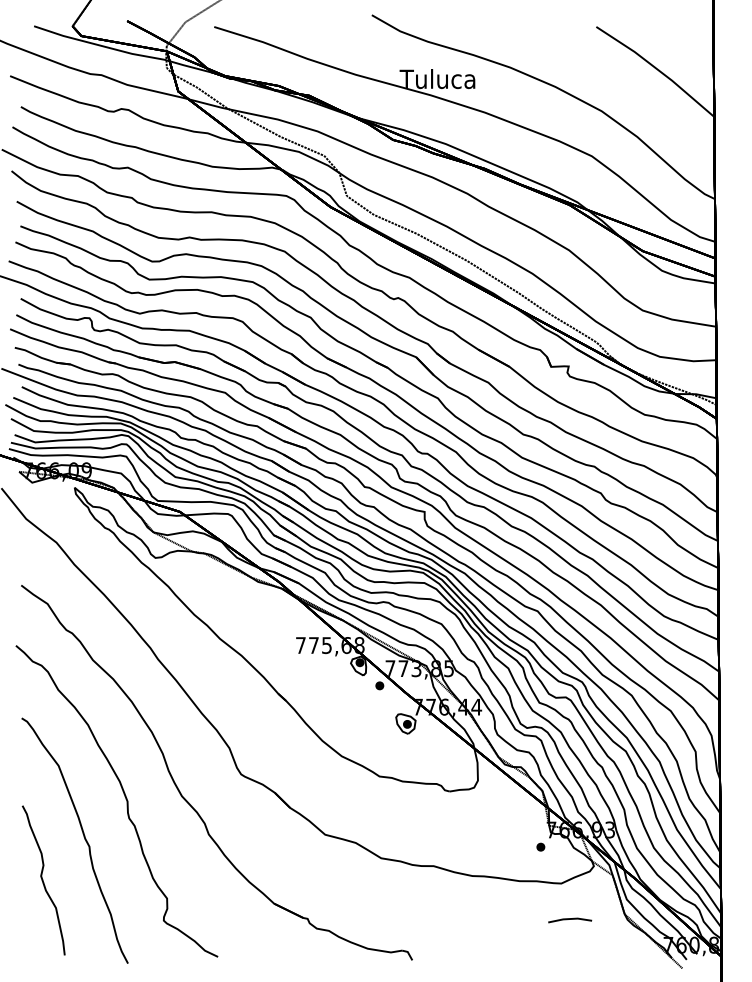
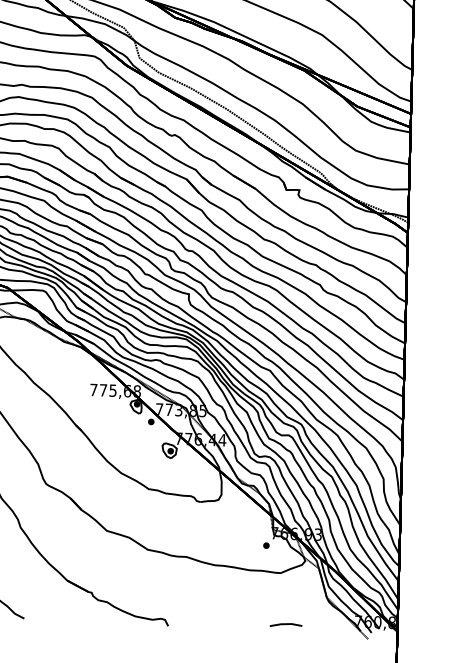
line: (570, 919) -> (286, 624), moved

